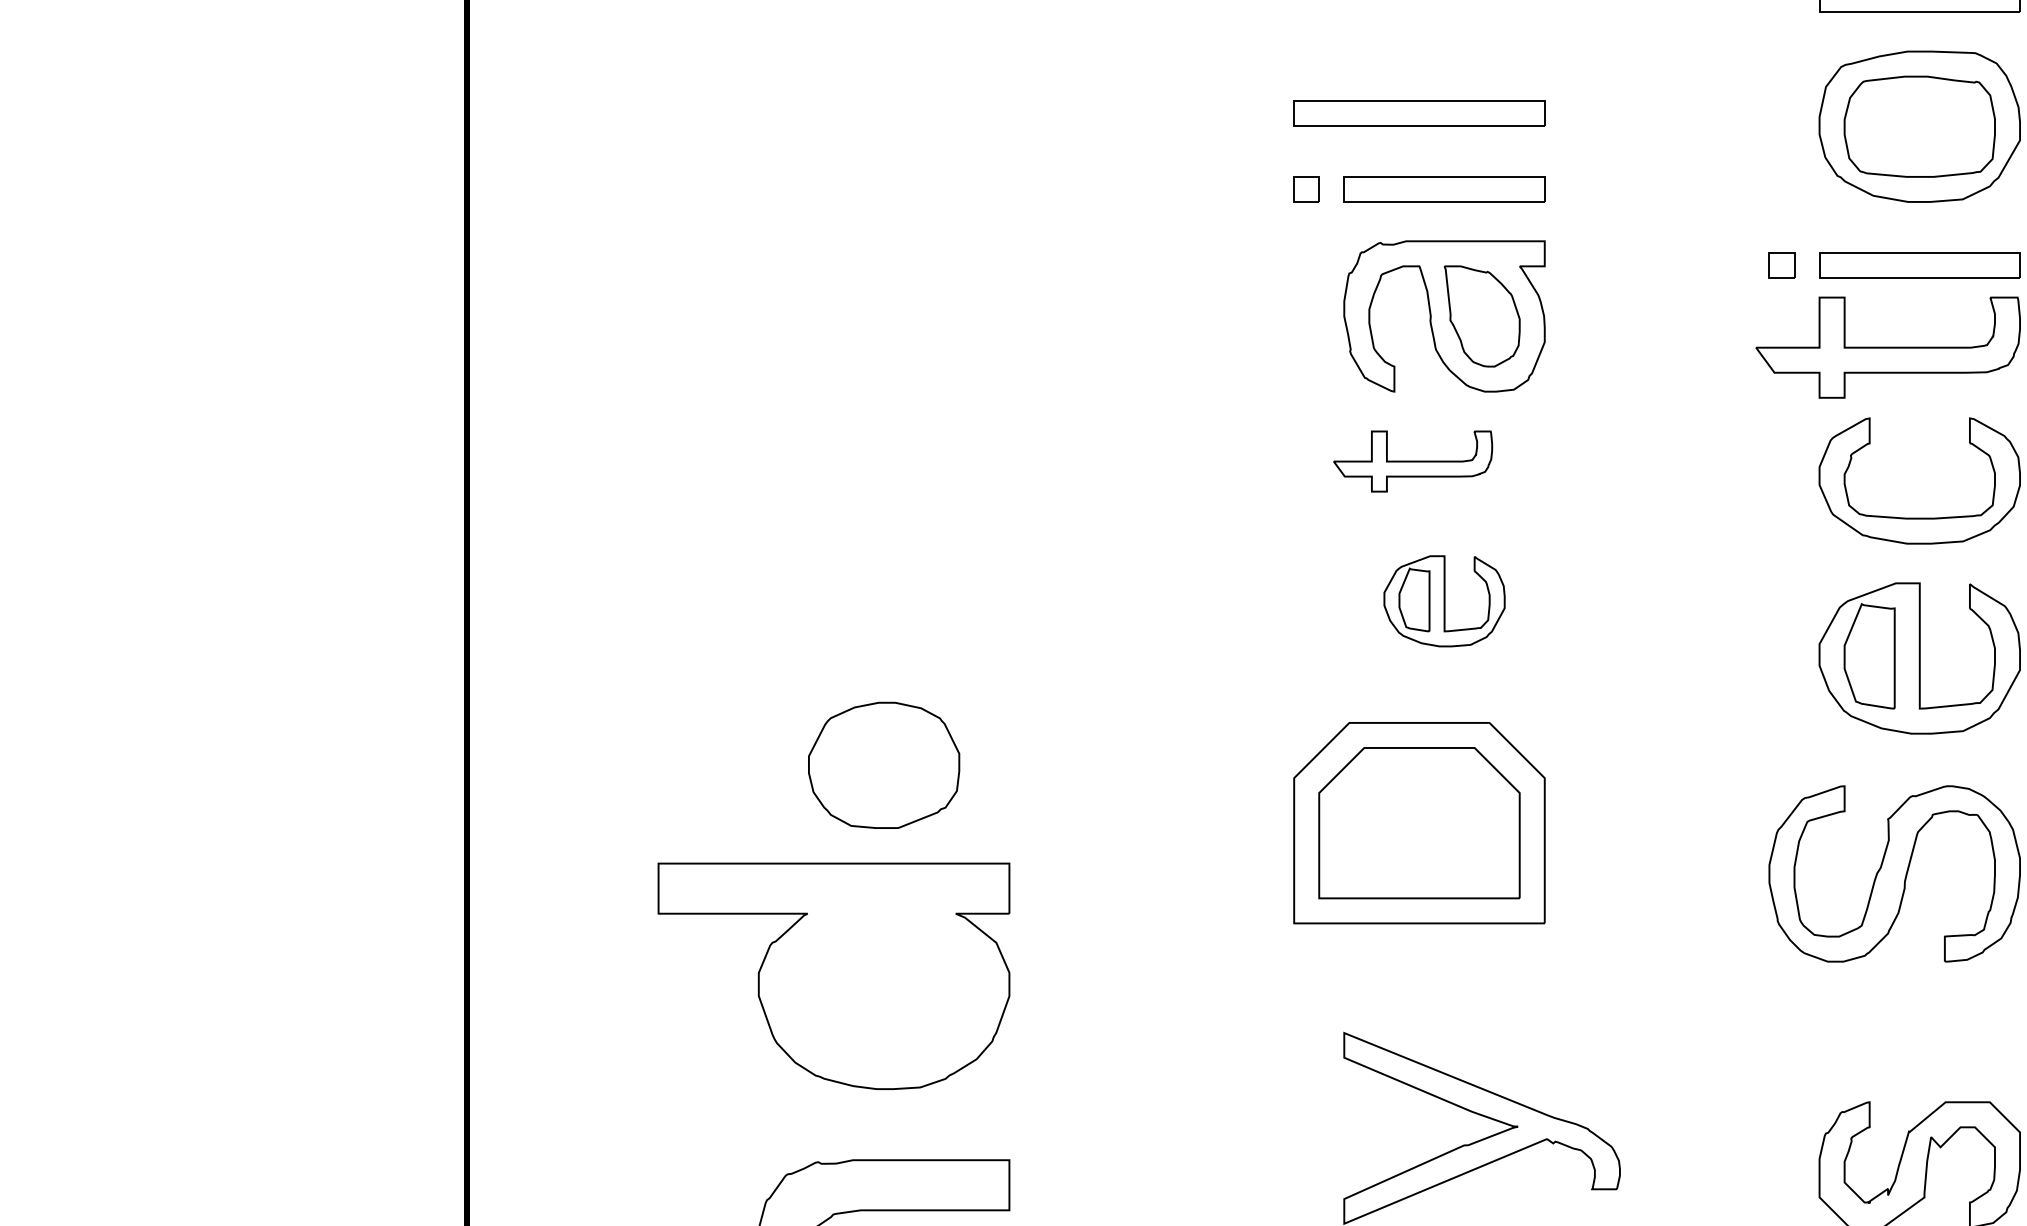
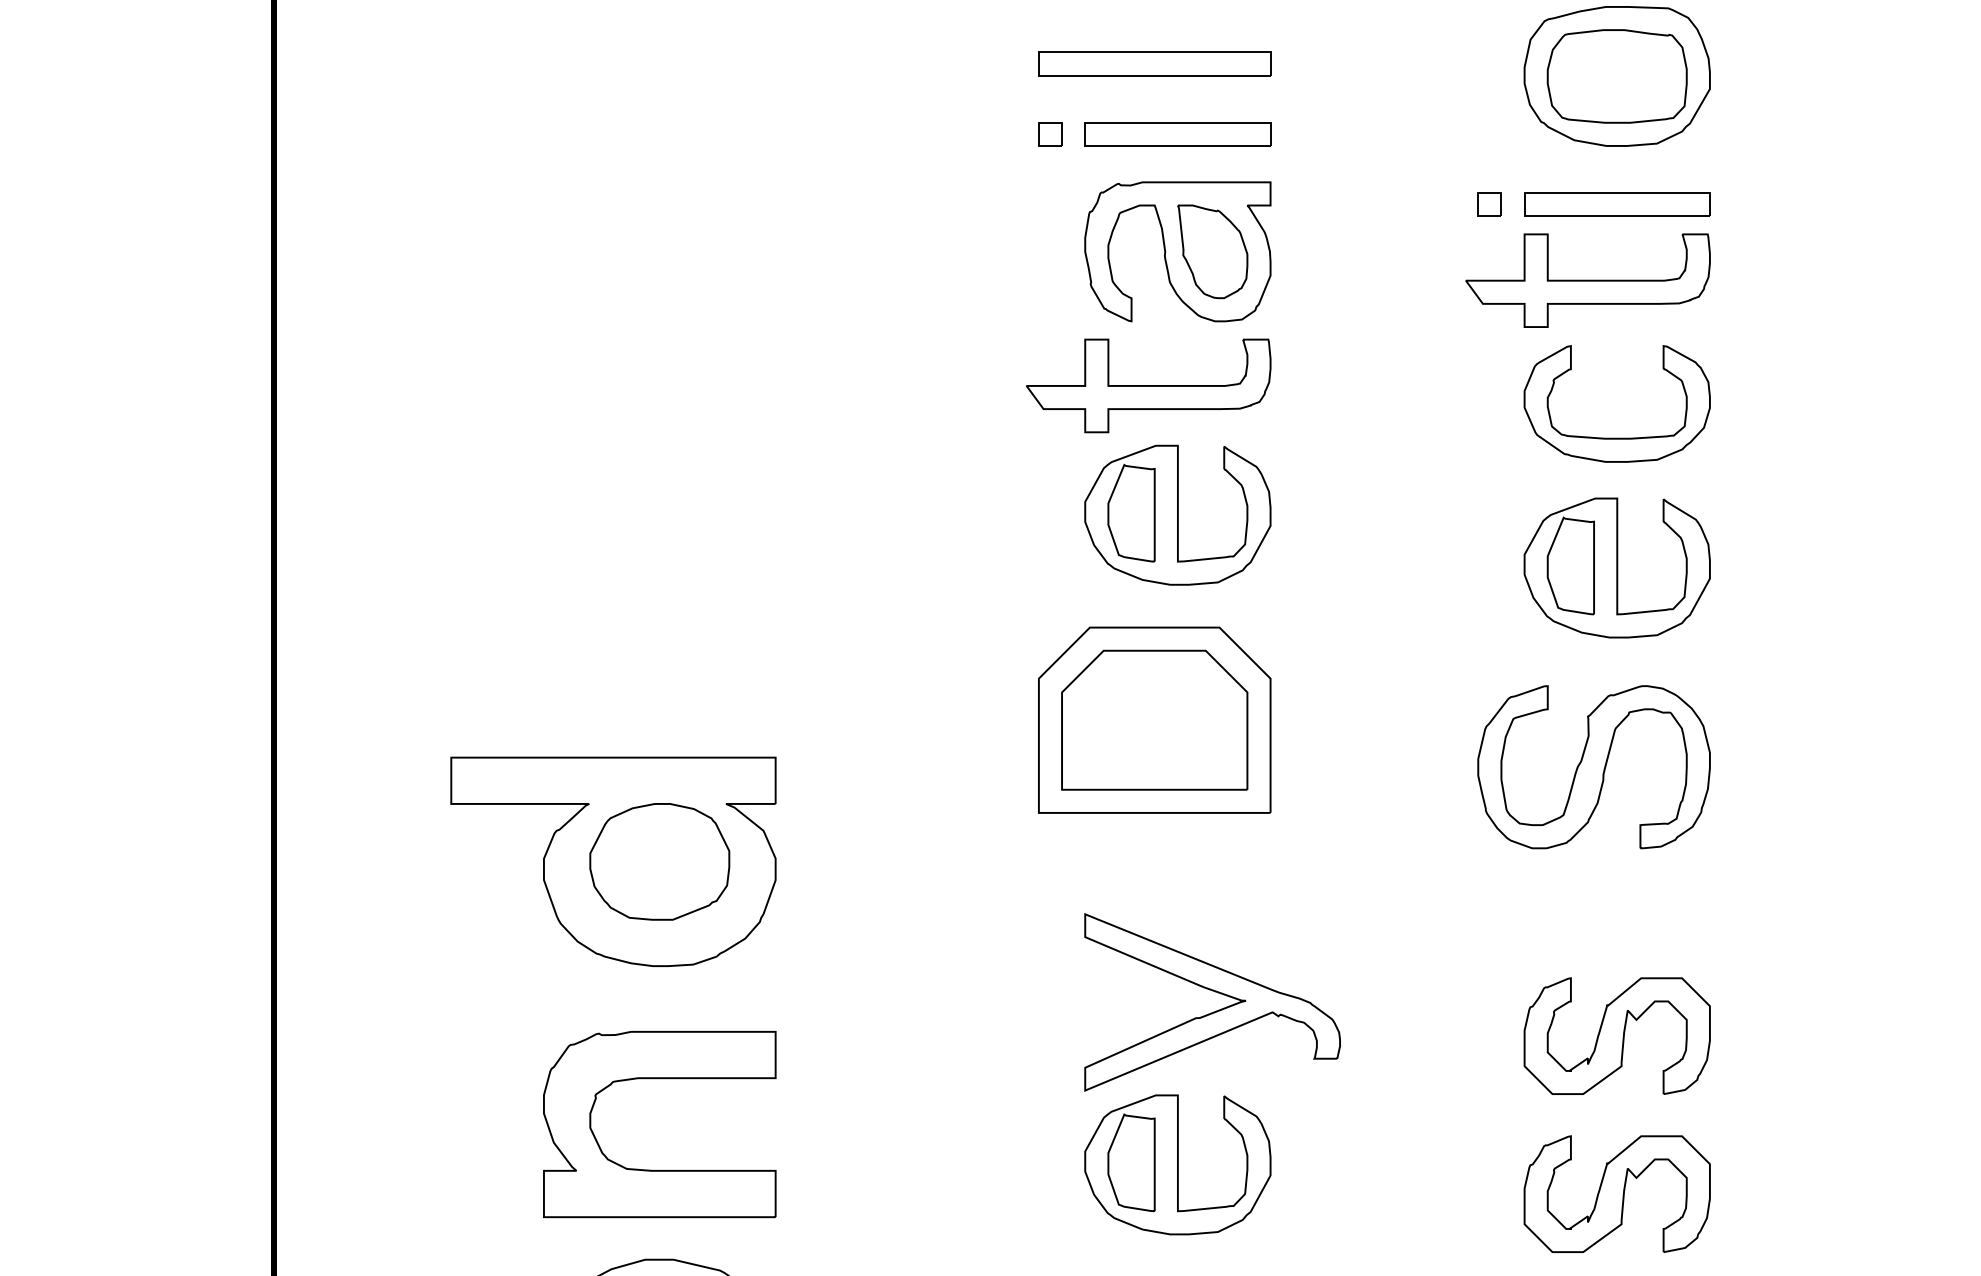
part: (1412, 461) -> (1148, 385), size x1.67
part: (1444, 600) -> (1177, 514), size x1.67
part: (883, 765) -> (659, 861), moved

